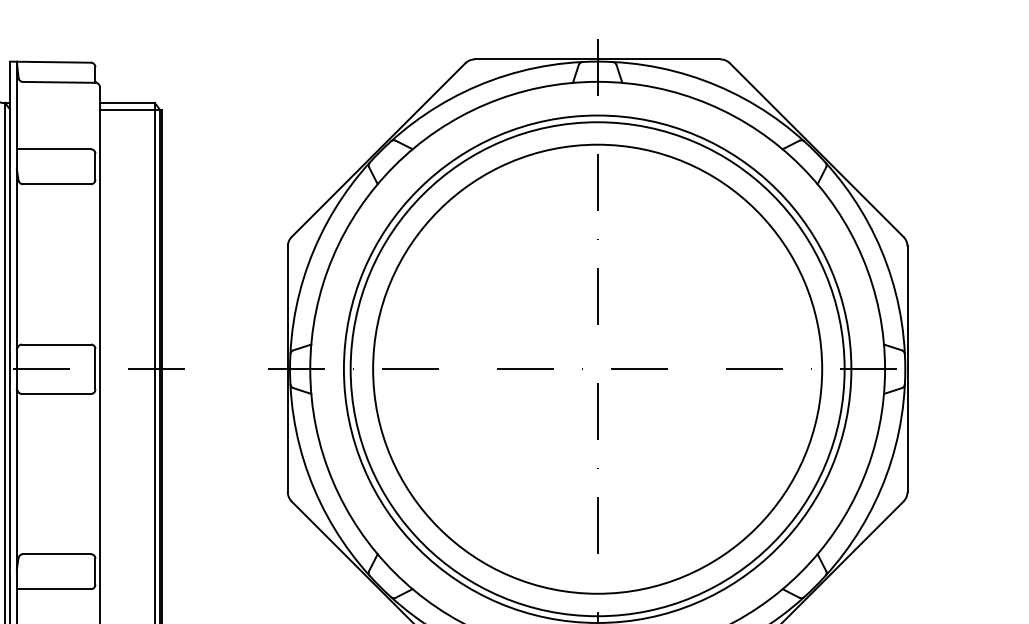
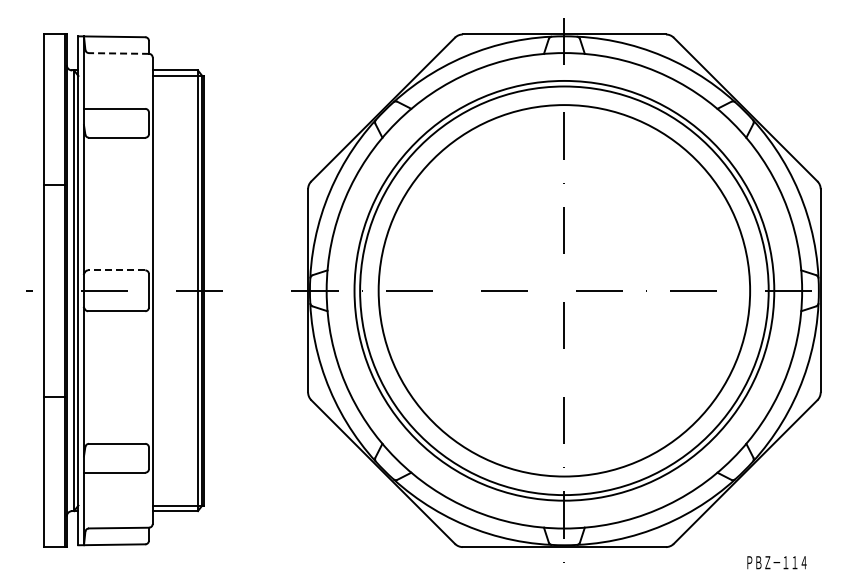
line: (58, 82) -> (118, 53), solid -> dashed
line: (56, 344) -> (116, 270), solid -> dashed

